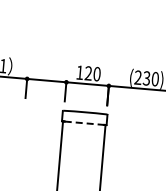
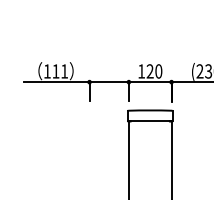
line: (84, 123) -> (150, 121), dashed -> solid

